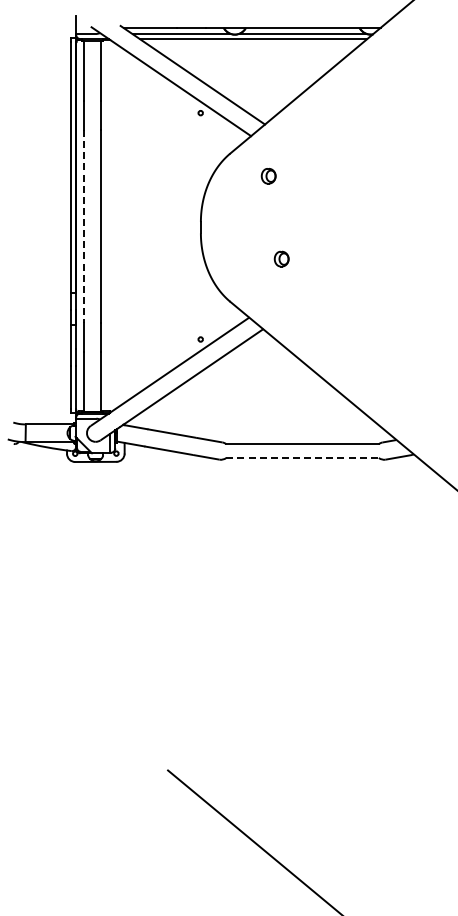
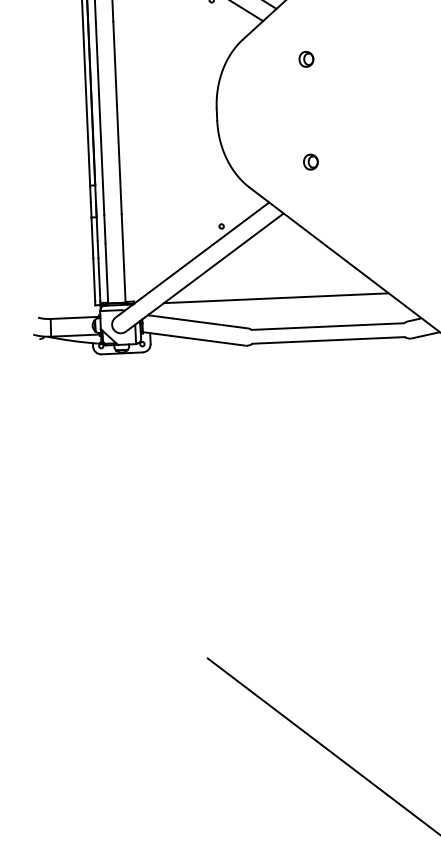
part: (268, 176) -> (306, 59), moved
line: (83, 227) -> (99, 119), dashed -> solid
part: (281, 258) -> (310, 161), moved
line: (251, 413) -> (275, 298), added
line: (303, 458) -> (329, 340), dashed -> solid

